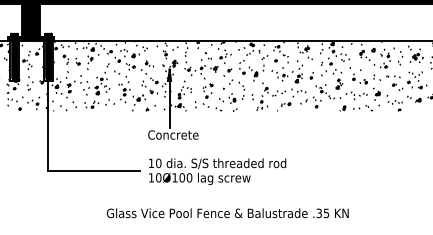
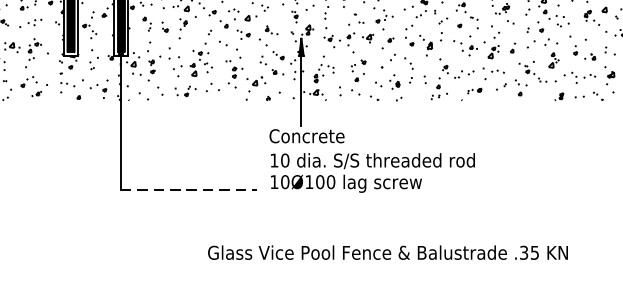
line: (94, 171) -> (189, 190), solid -> dashed
text: (217, 171) -> (372, 172), moved

